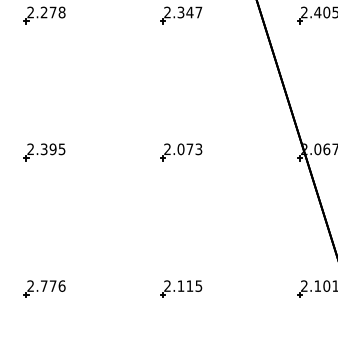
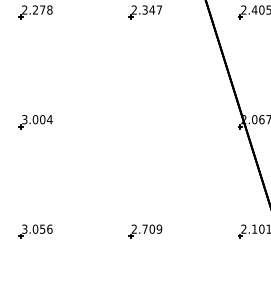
text: (46, 149) -> (37, 119), 2.395 -> 3.004
part: (181, 152) -> (145, 122), removed
text: (41, 285) -> (33, 228), 2.776 -> 3.056
text: (189, 285) -> (151, 228), 2.115 -> 2.709

